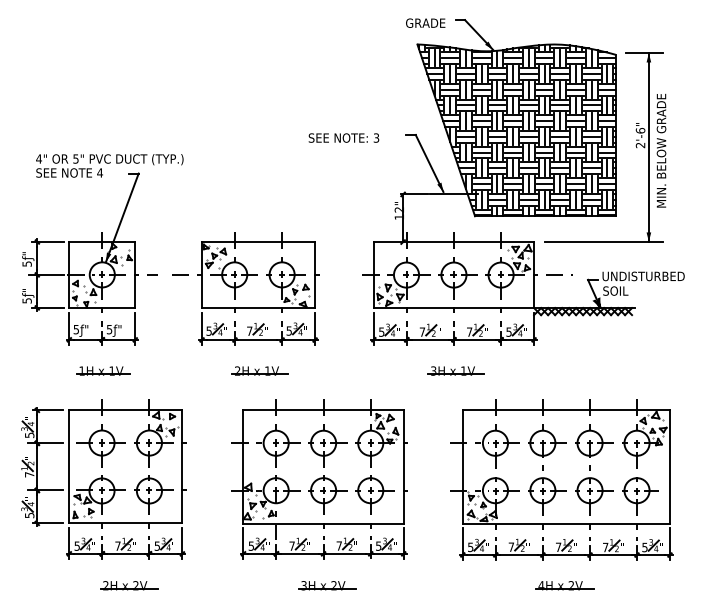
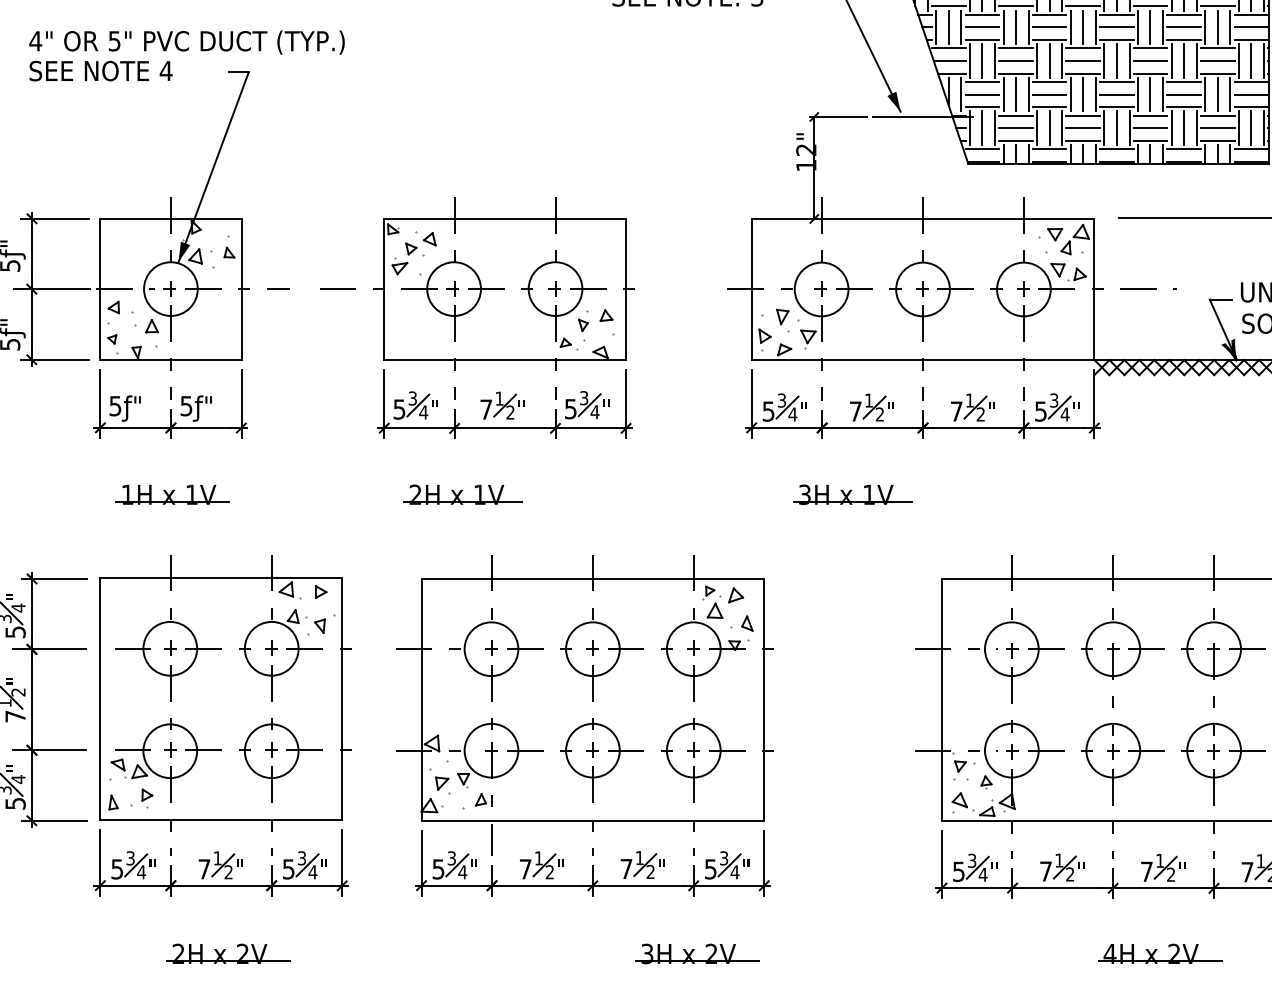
part: (259, 370) -> (462, 493), moved
part: (455, 370) -> (851, 493), moved
part: (319, 479) -> (584, 726), moved
part: (327, 585) -> (697, 953), moved

